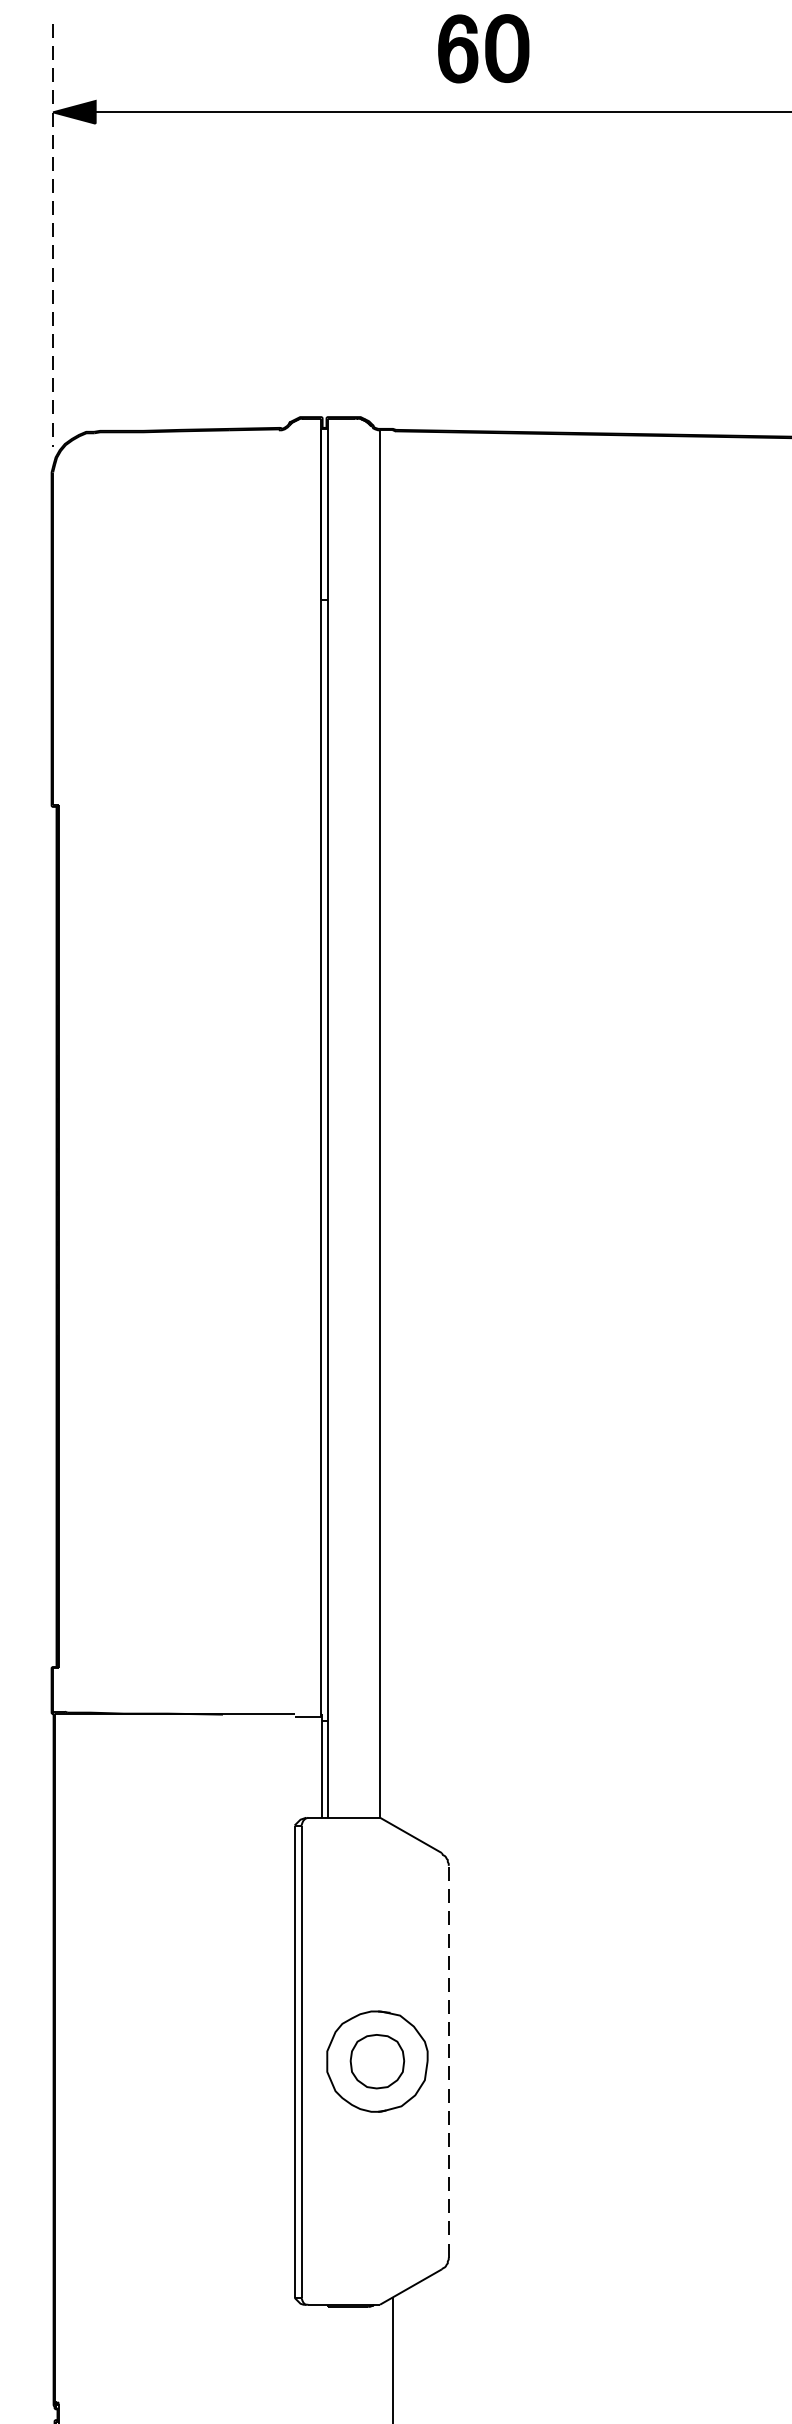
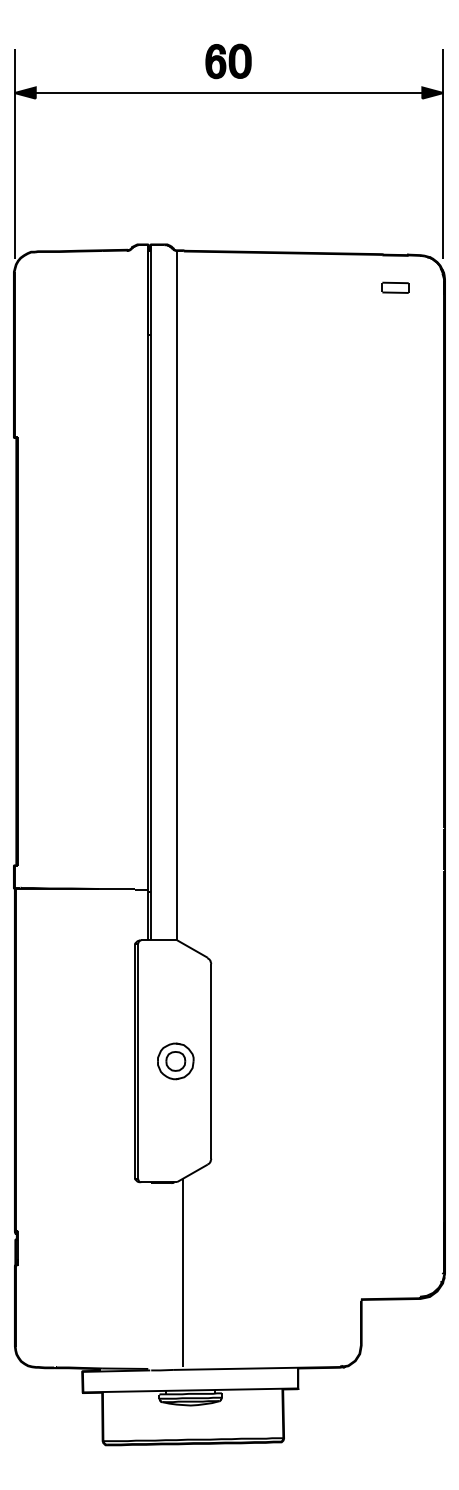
line: (52, 236) -> (14, 154), dashed -> solid
line: (449, 2059) -> (211, 1060), dashed -> solid
part: (376, 2061) -> (175, 1061), size x0.71

